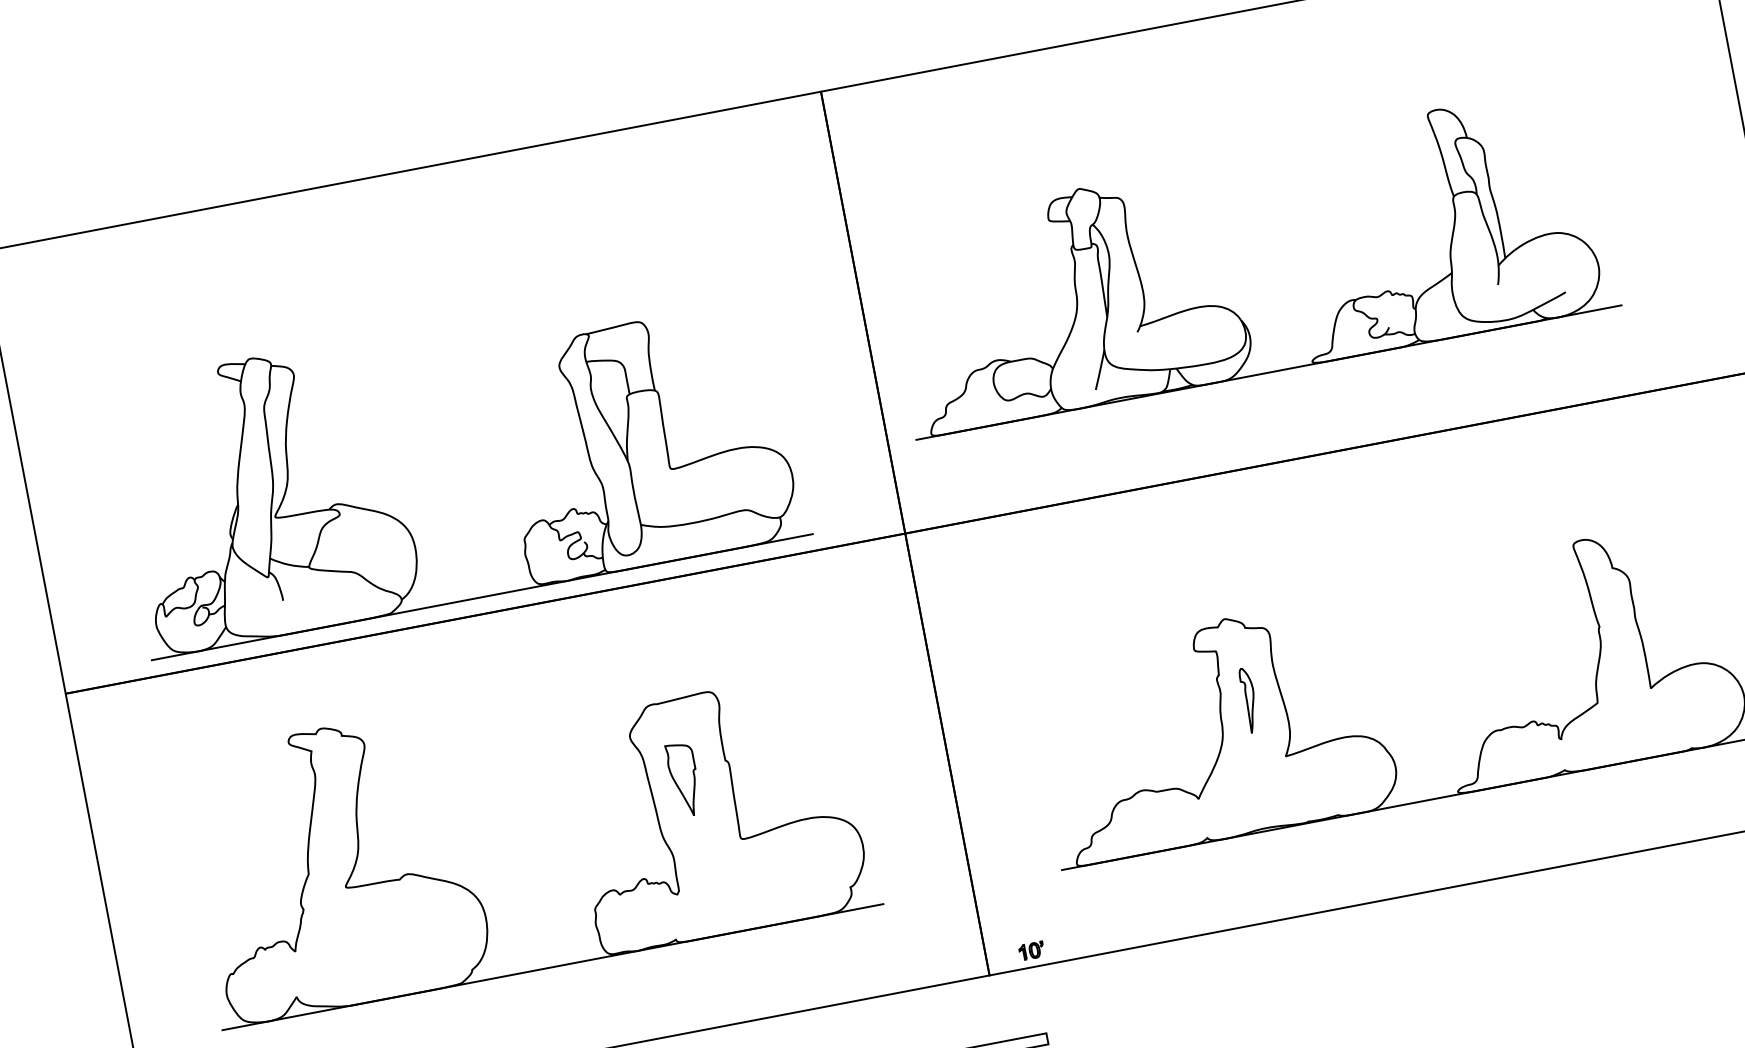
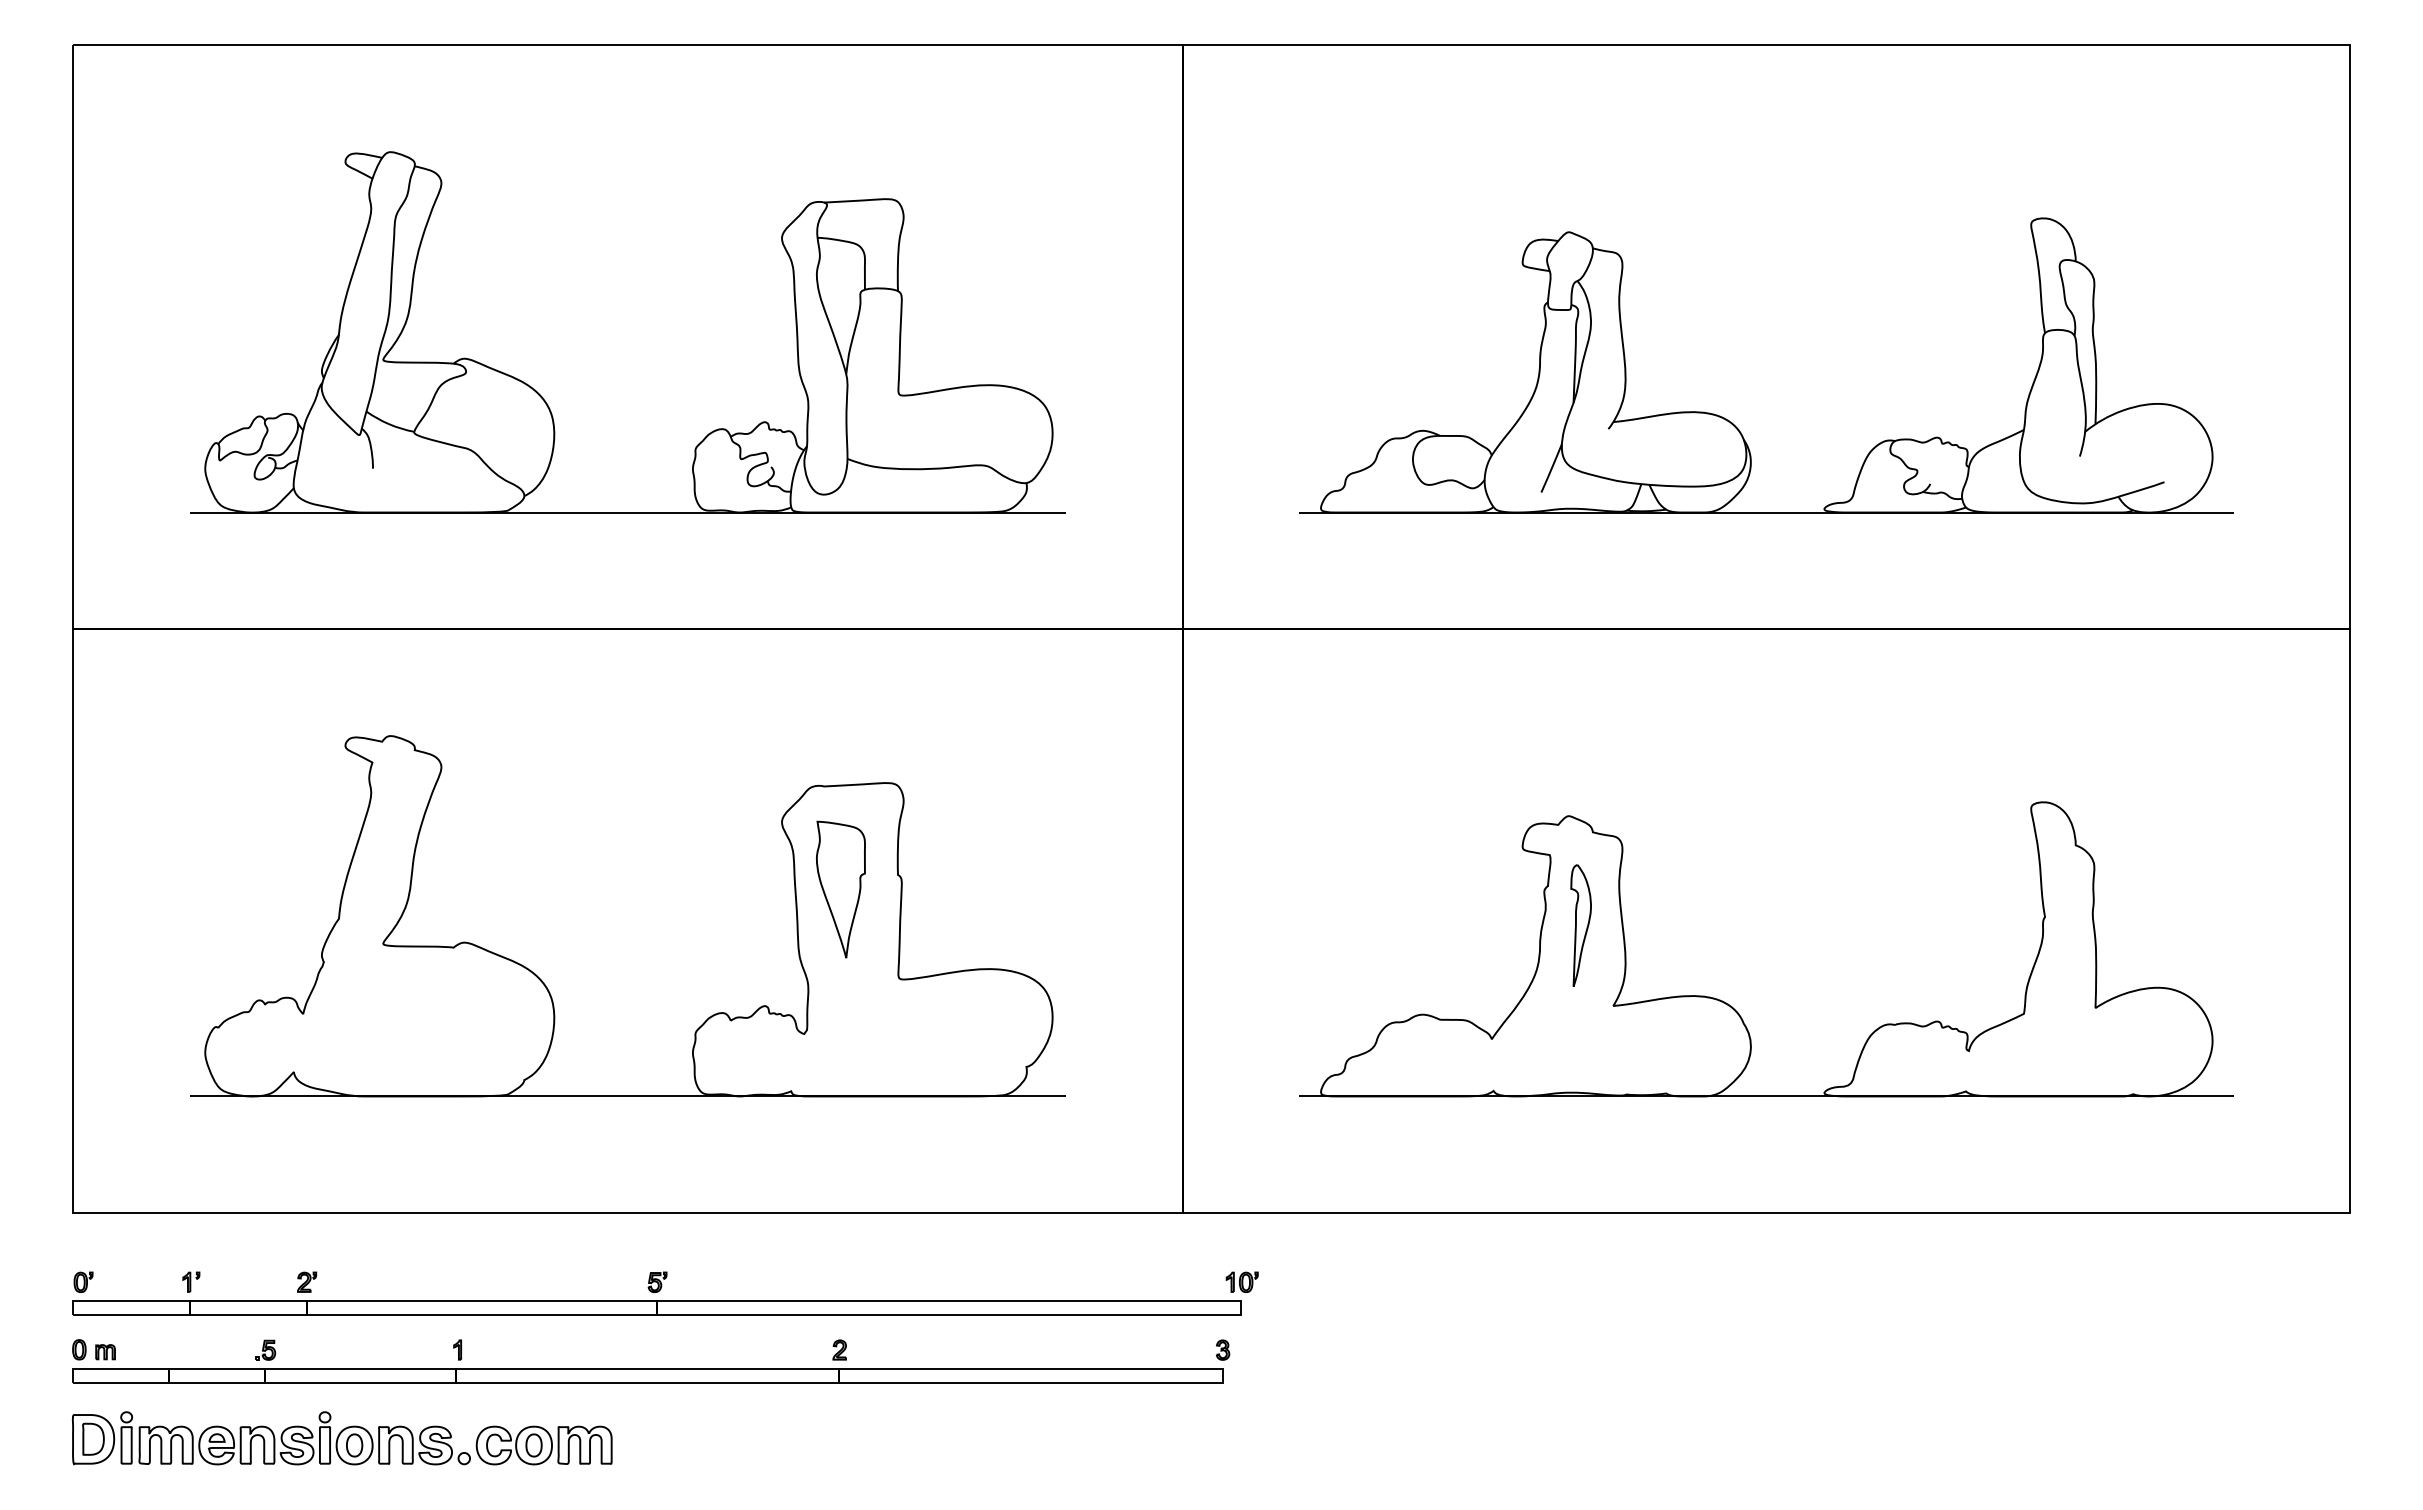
part: (1226, 307) -> (1728, 419), moved
part: (401, 522) -> (543, 397), moved
part: (1249, 700) -> (1580, 925), size x1.43
part: (684, 779) -> (840, 889), size x1.43
part: (1031, 950) -> (1241, 1281), moved

